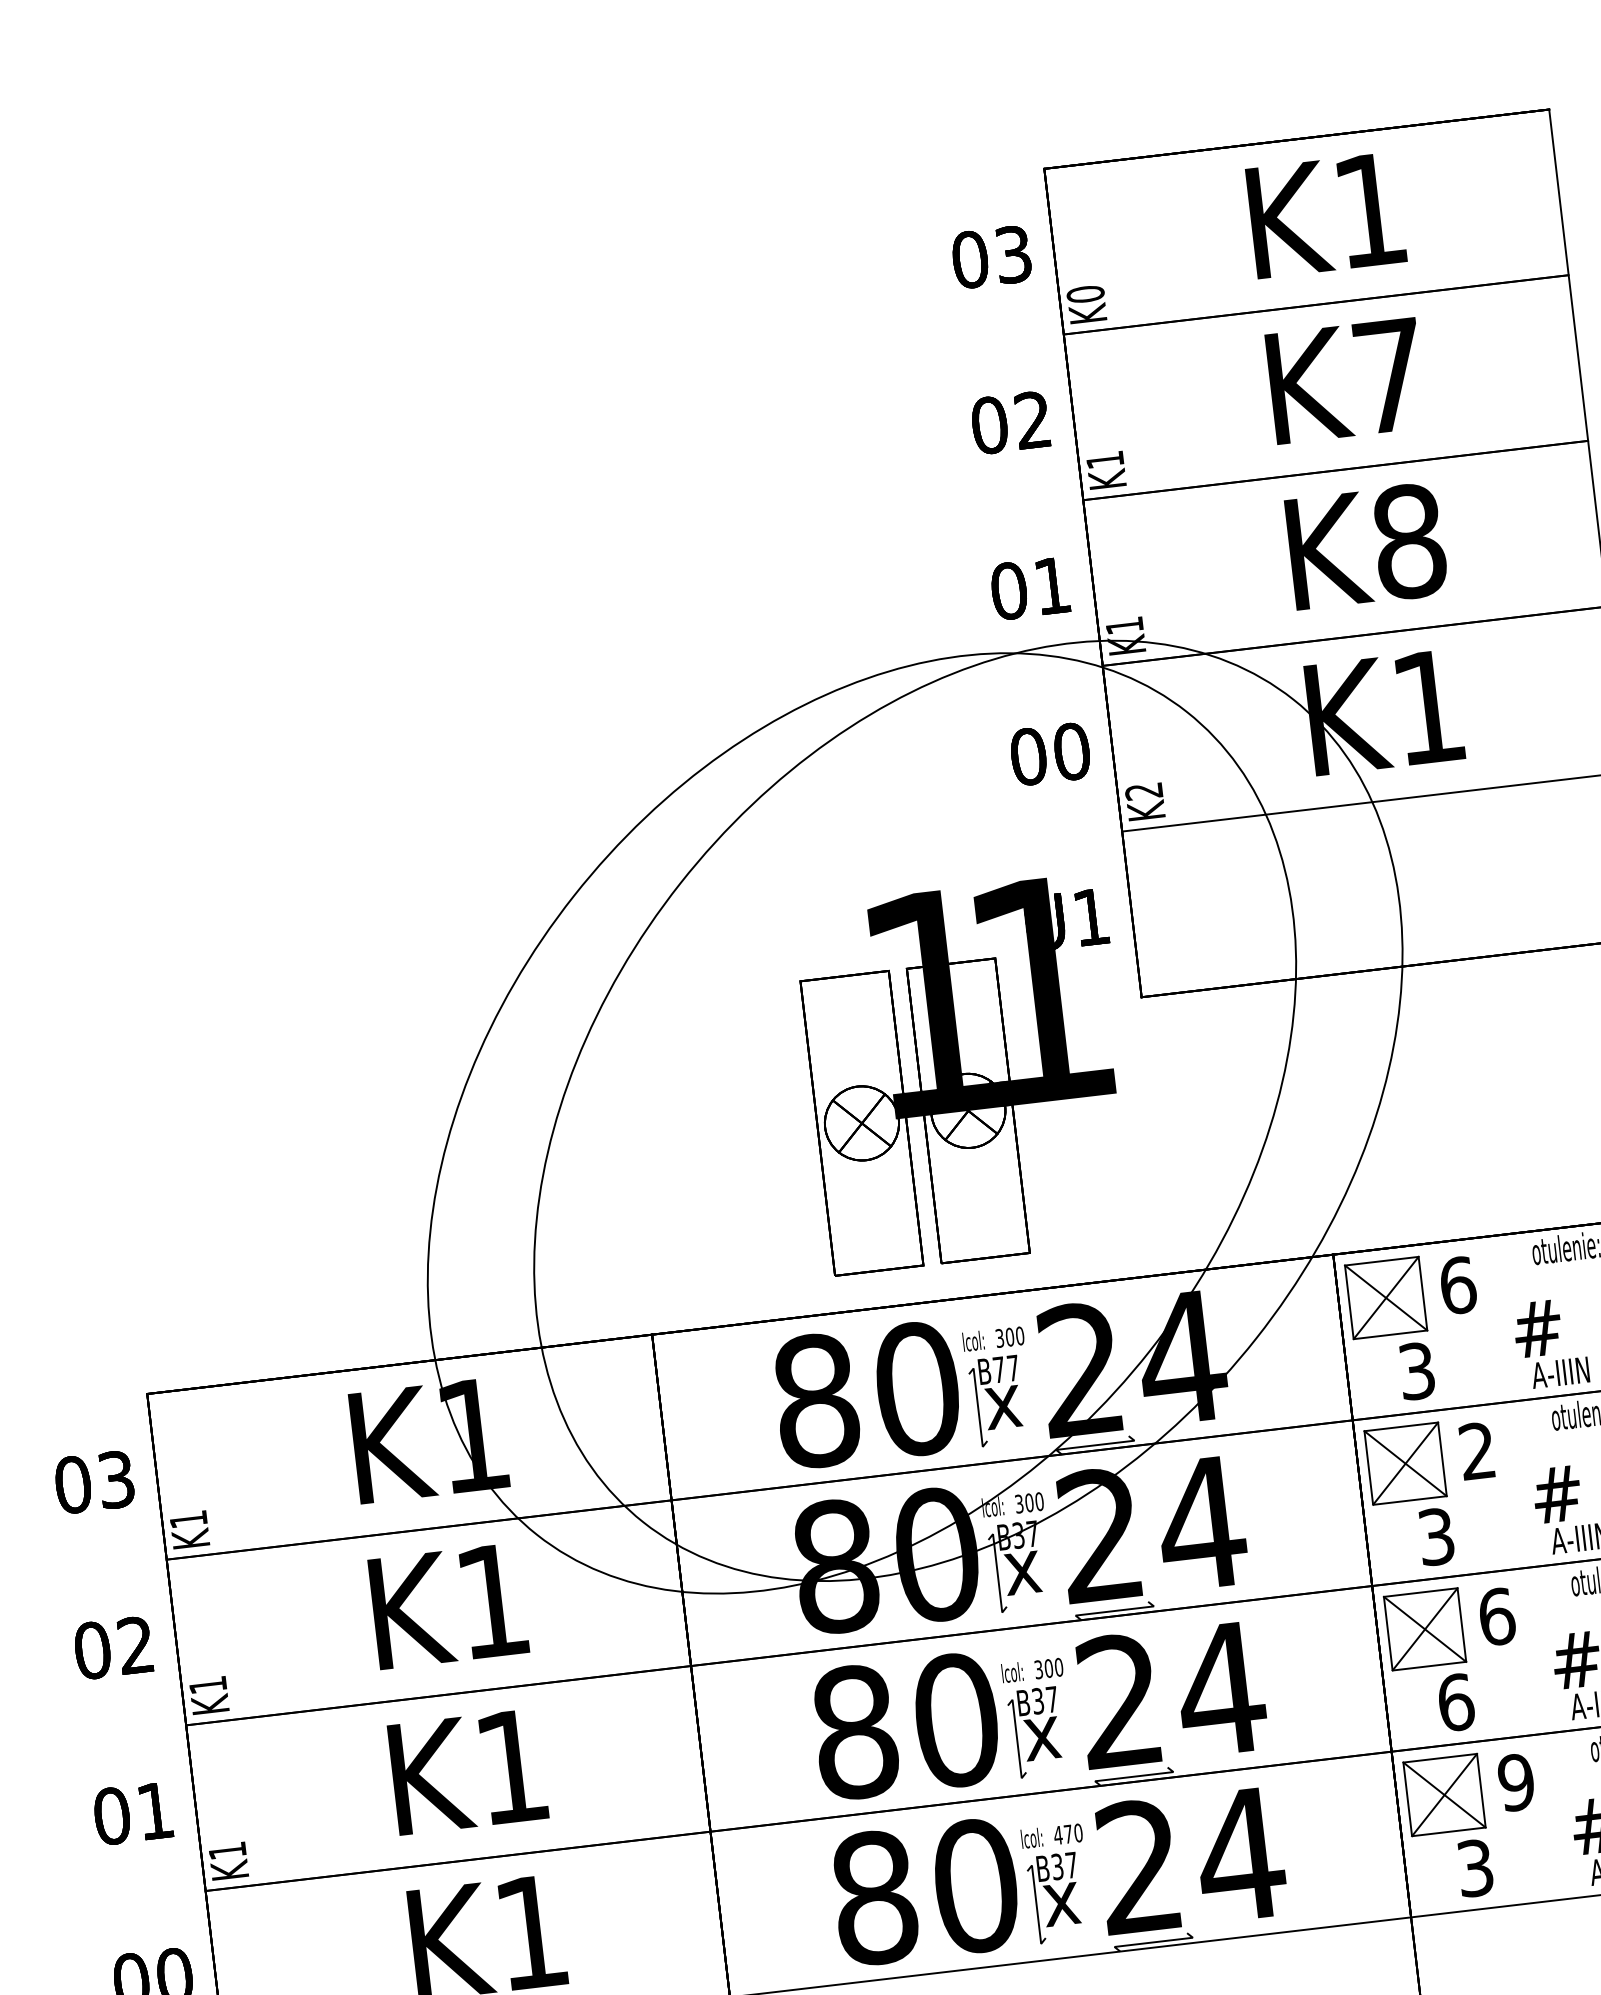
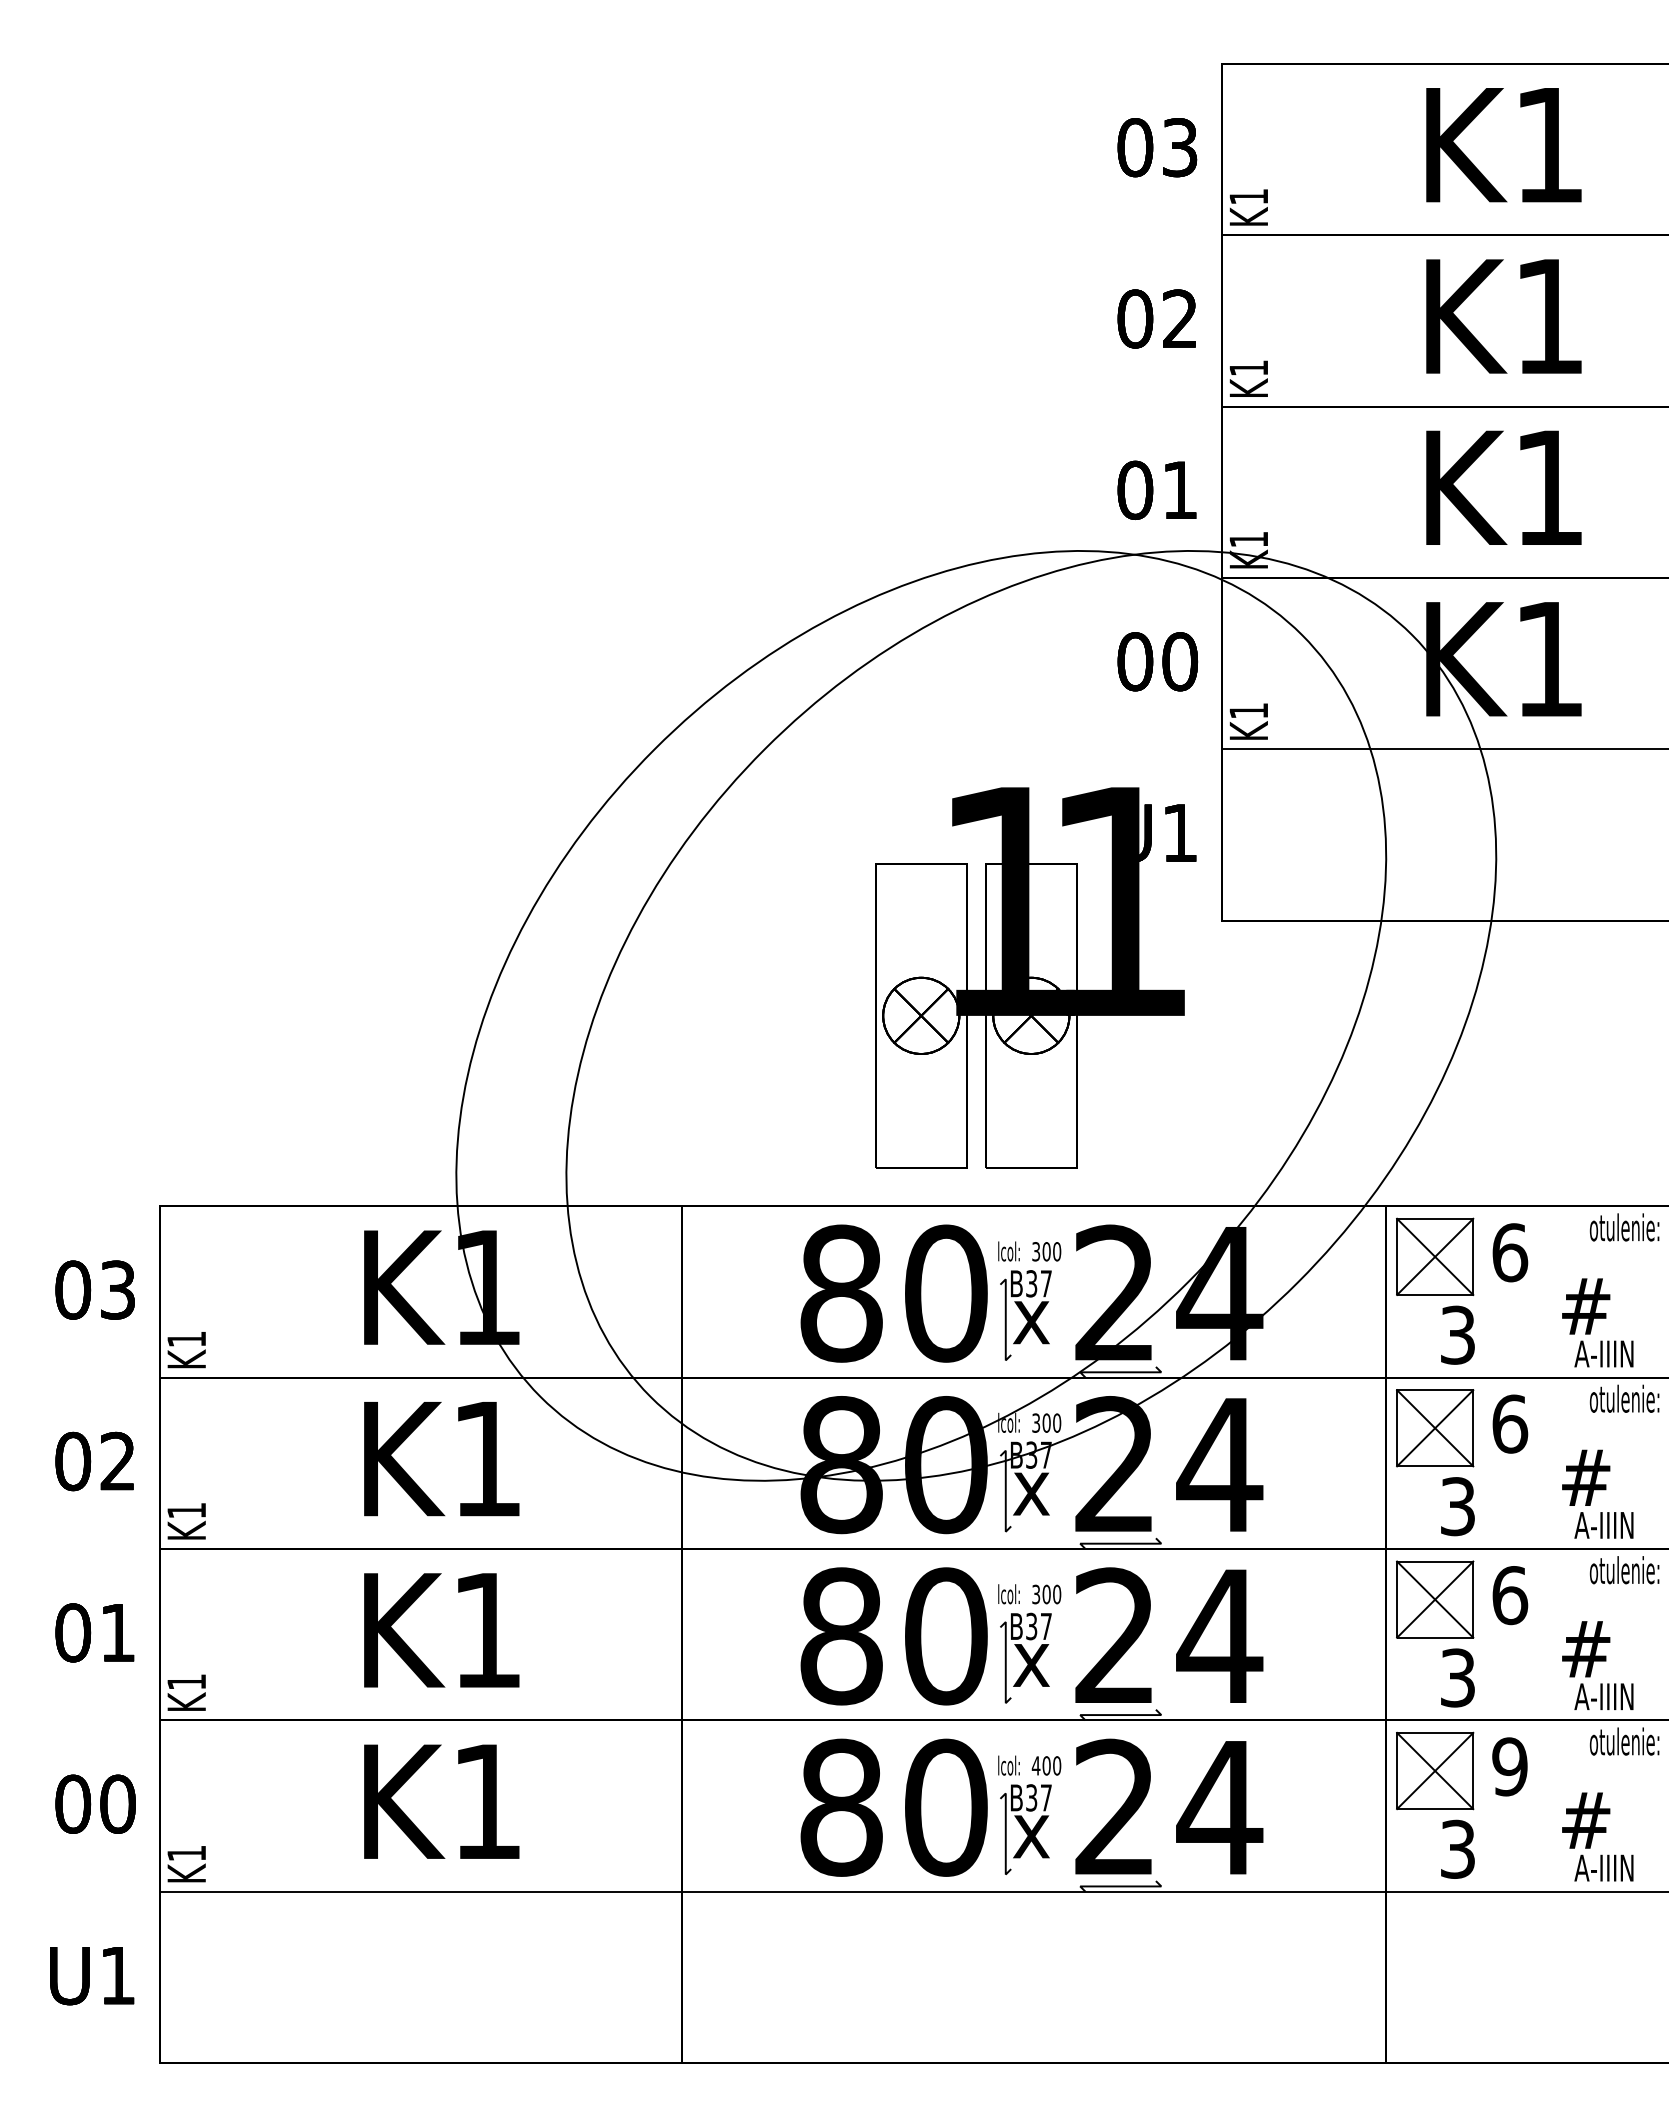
text: (1085, 294) -> (1248, 196), K0 -> K1
text: (1389, 375) -> (1549, 316), K7 -> K1
text: (1409, 541) -> (1549, 487), K8 -> K1
text: (1143, 791) -> (1248, 710), K2 -> K1
text: (998, 1369) -> (1031, 1283), B77 -> B37
text: (1477, 1450) -> (1510, 1423), 2 -> 6
text: (1456, 1702) -> (1458, 1677), 6 -> 3
text: (1068, 1833) -> (1046, 1765), 470 -> 400

